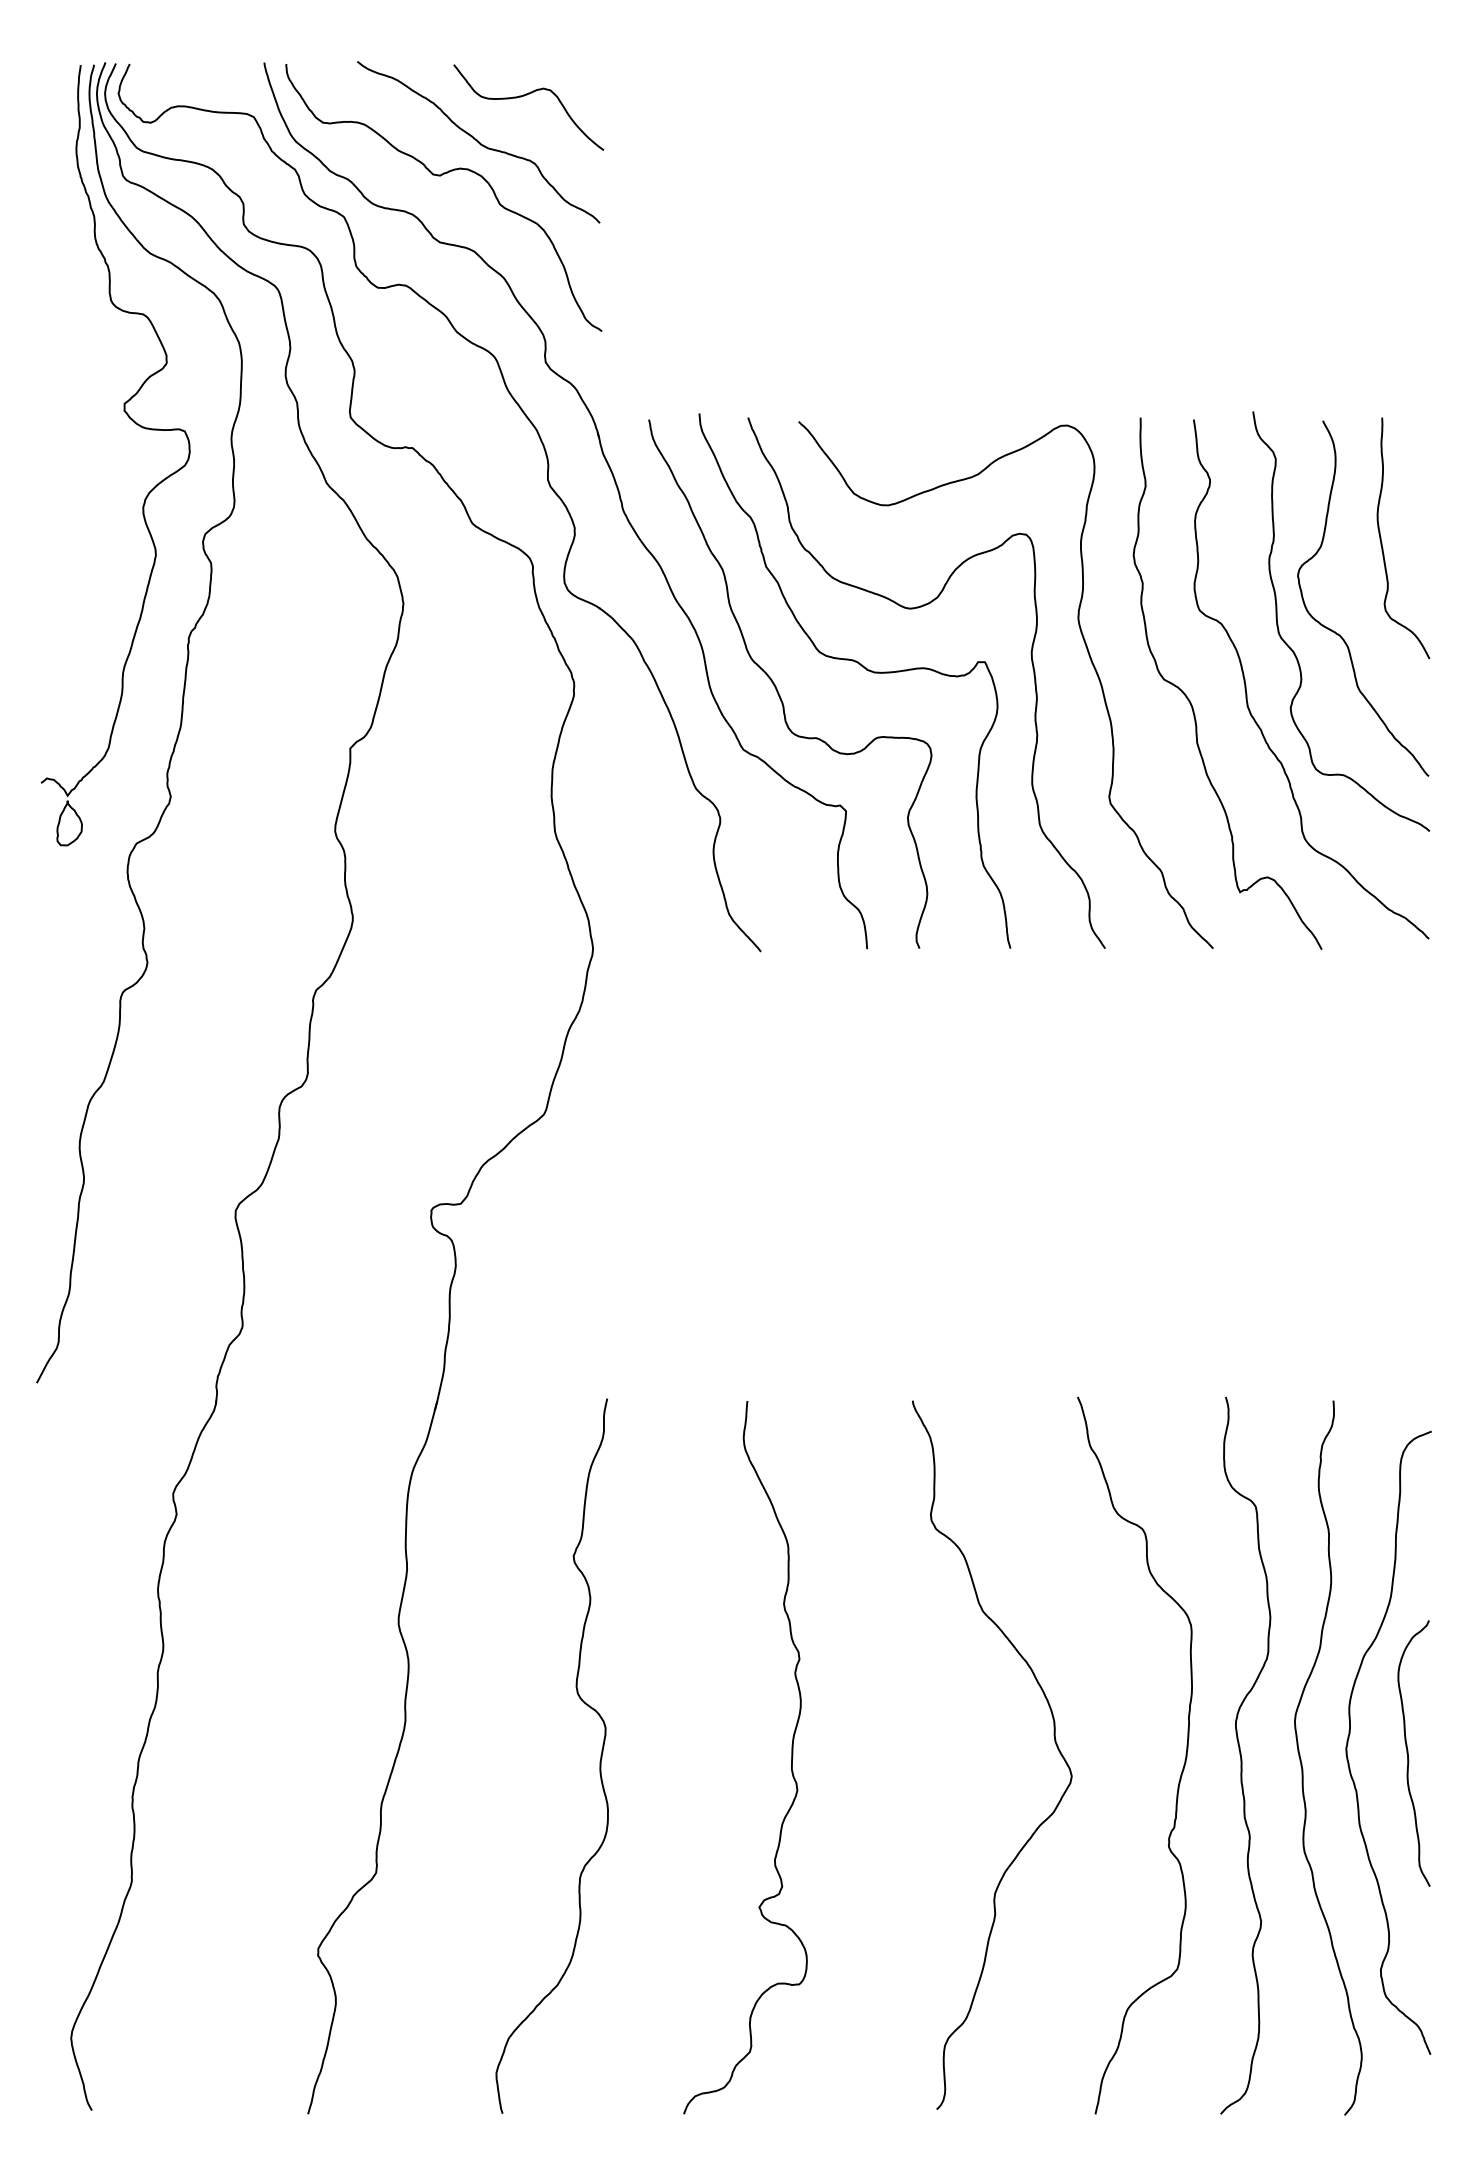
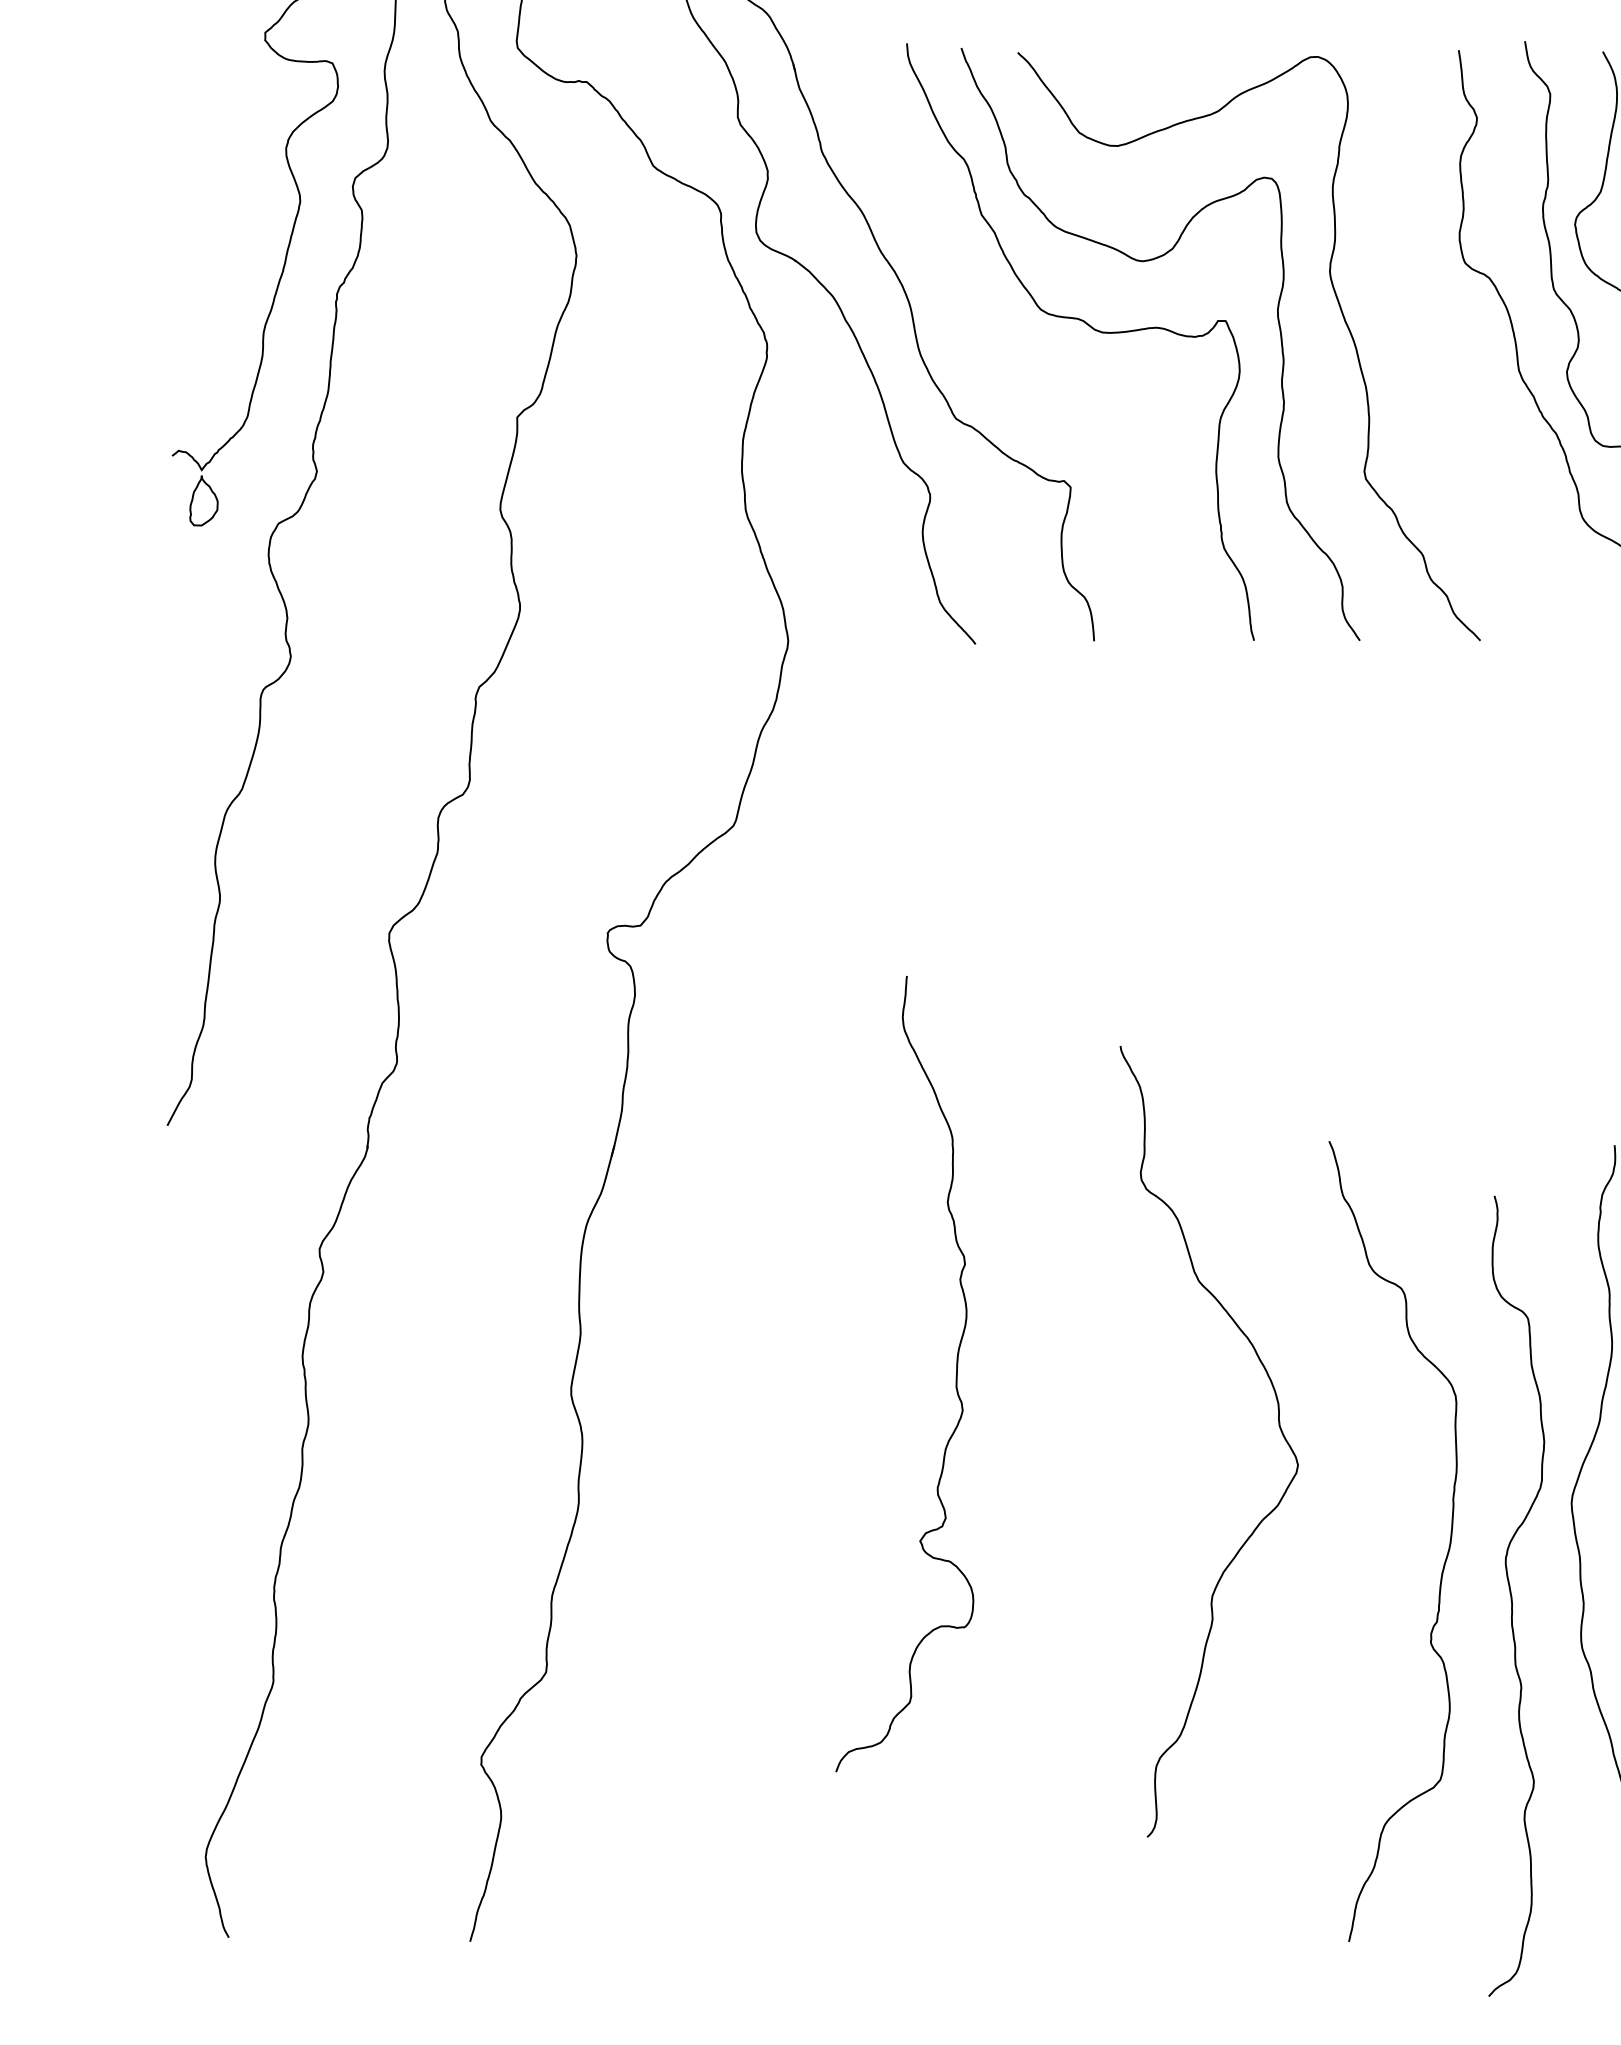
curve: (777, 688) -> (994, 350), removed
curve: (1191, 702) -> (1456, 366), removed
curve: (1054, 1742) -> (1278, 1427), moved
curve: (1241, 1755) -> (1512, 1596), moved
curve: (791, 1757) -> (956, 1373), moved
curve: (599, 1761) -> (795, 1548), removed

